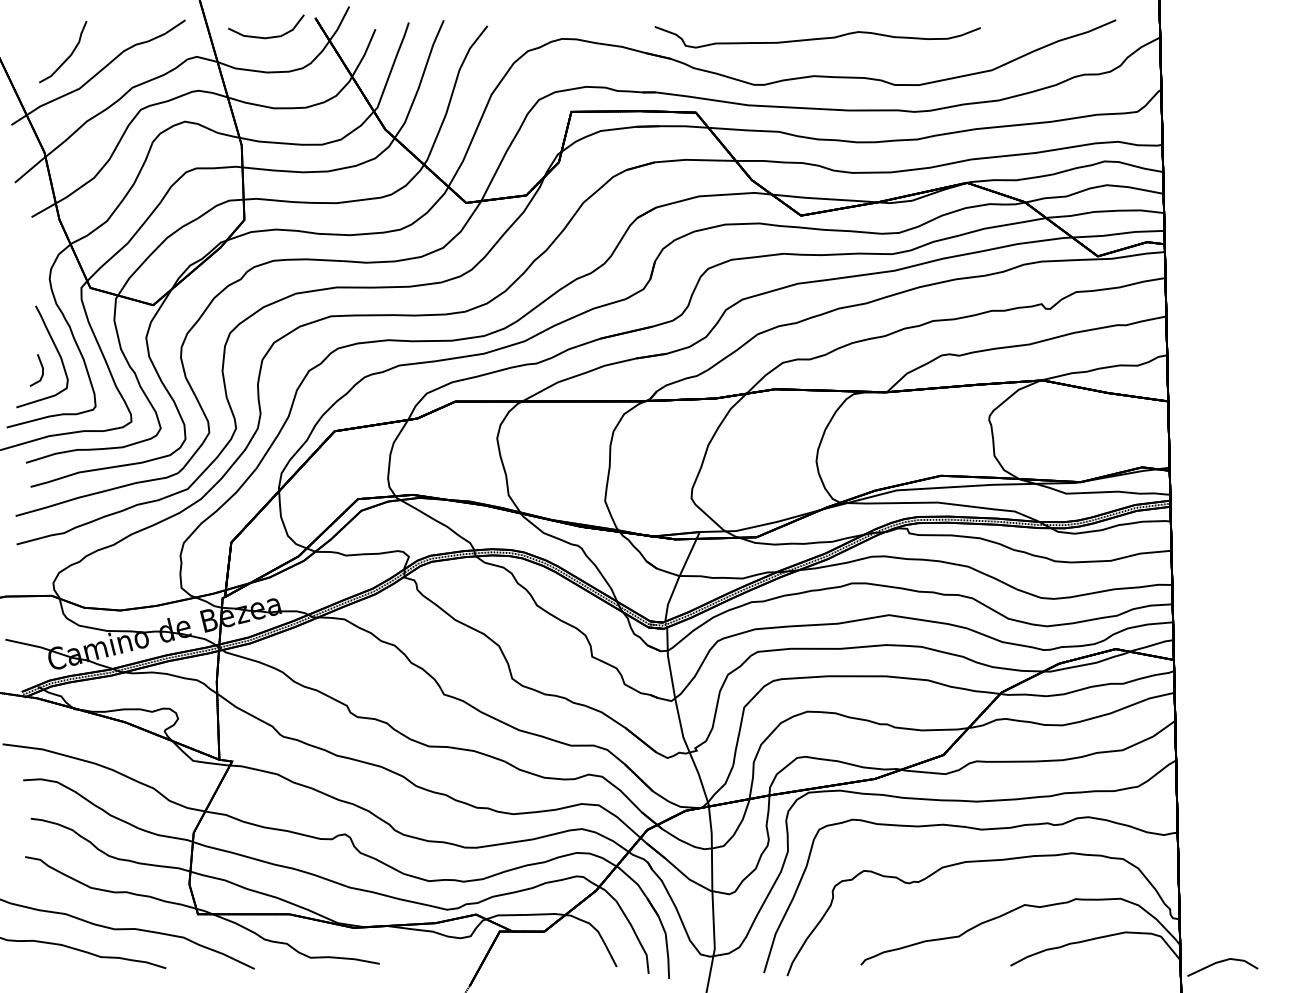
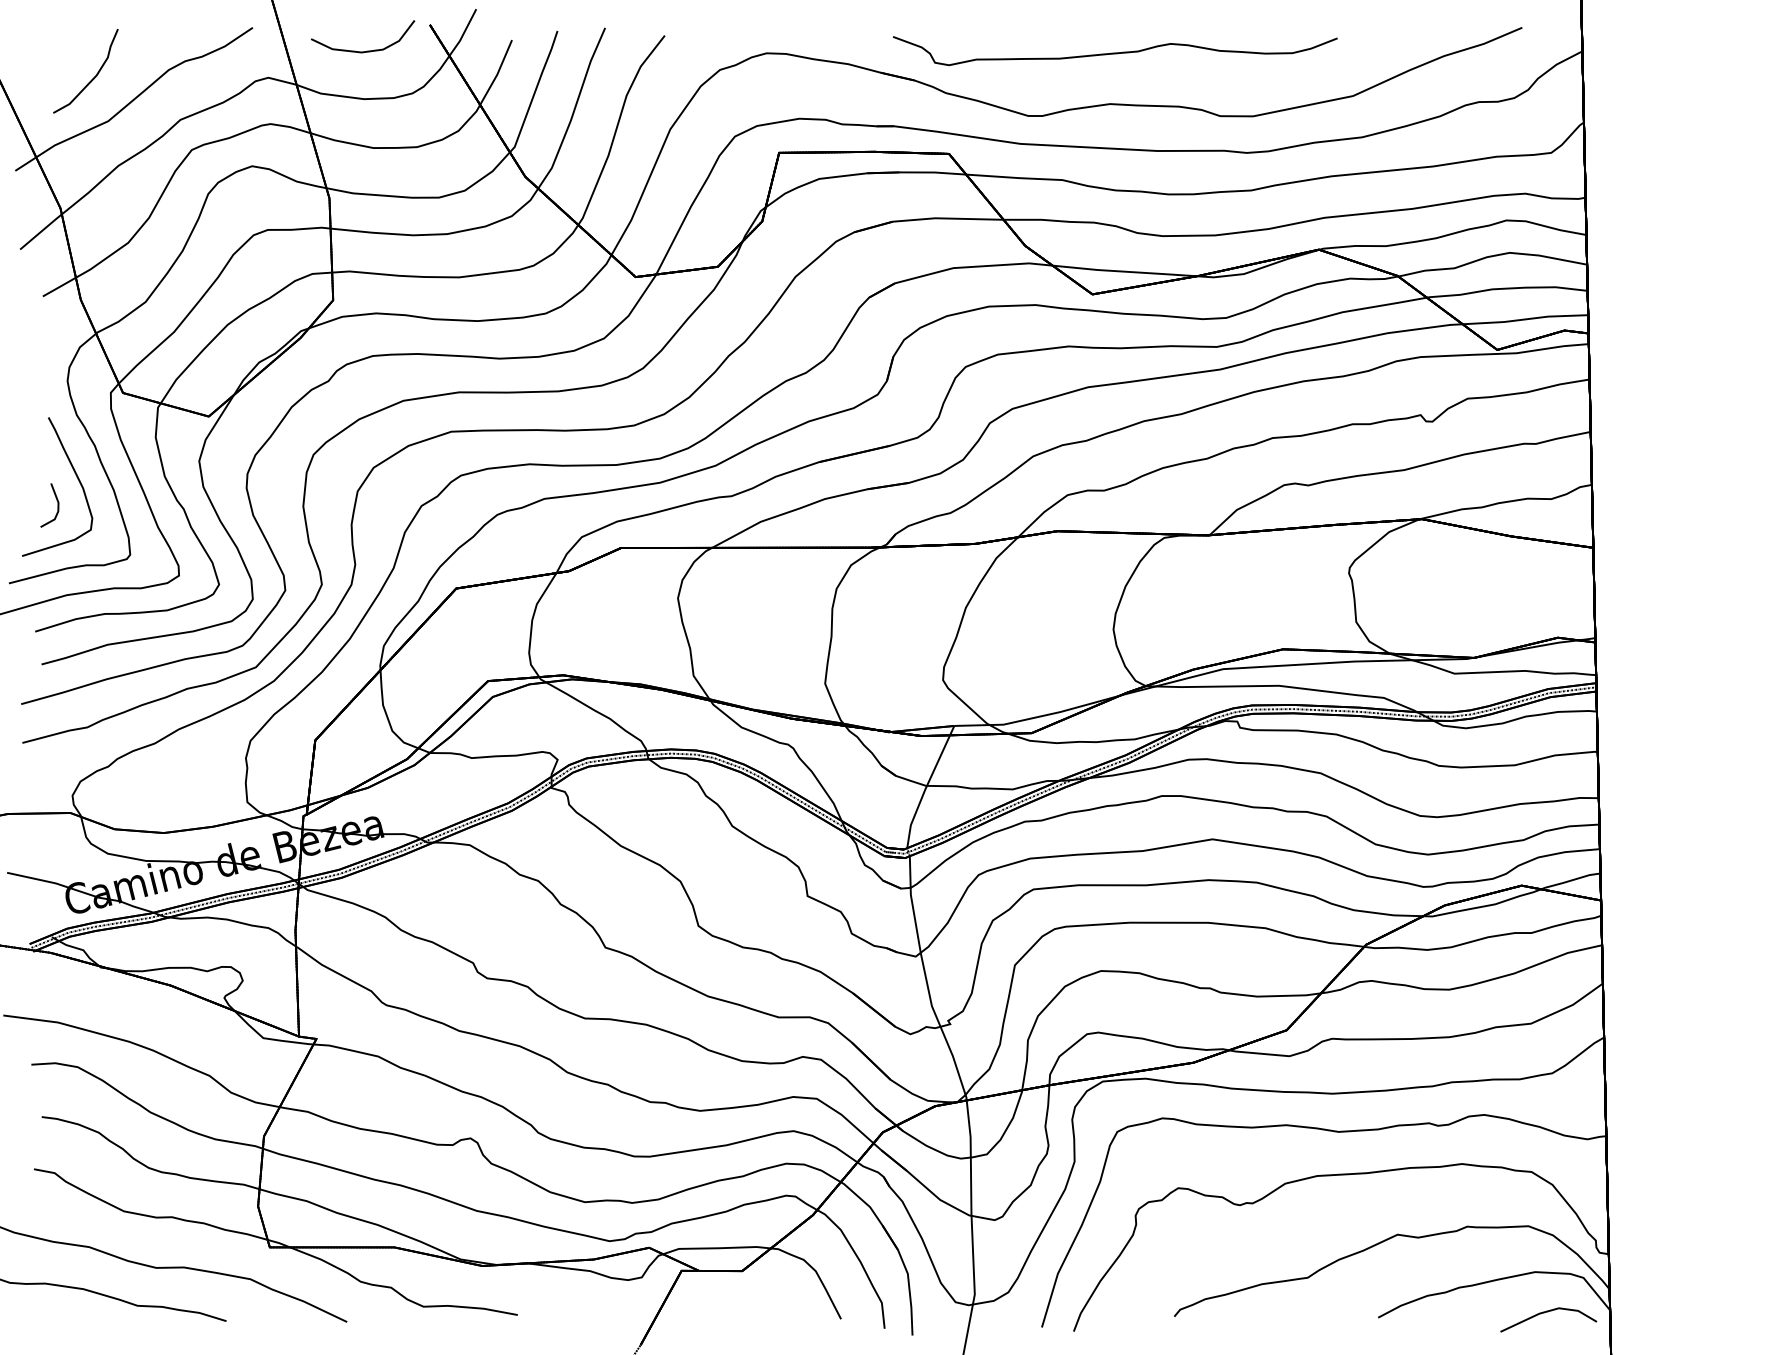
part: (1222, 962) -> (1548, 1312), moved

